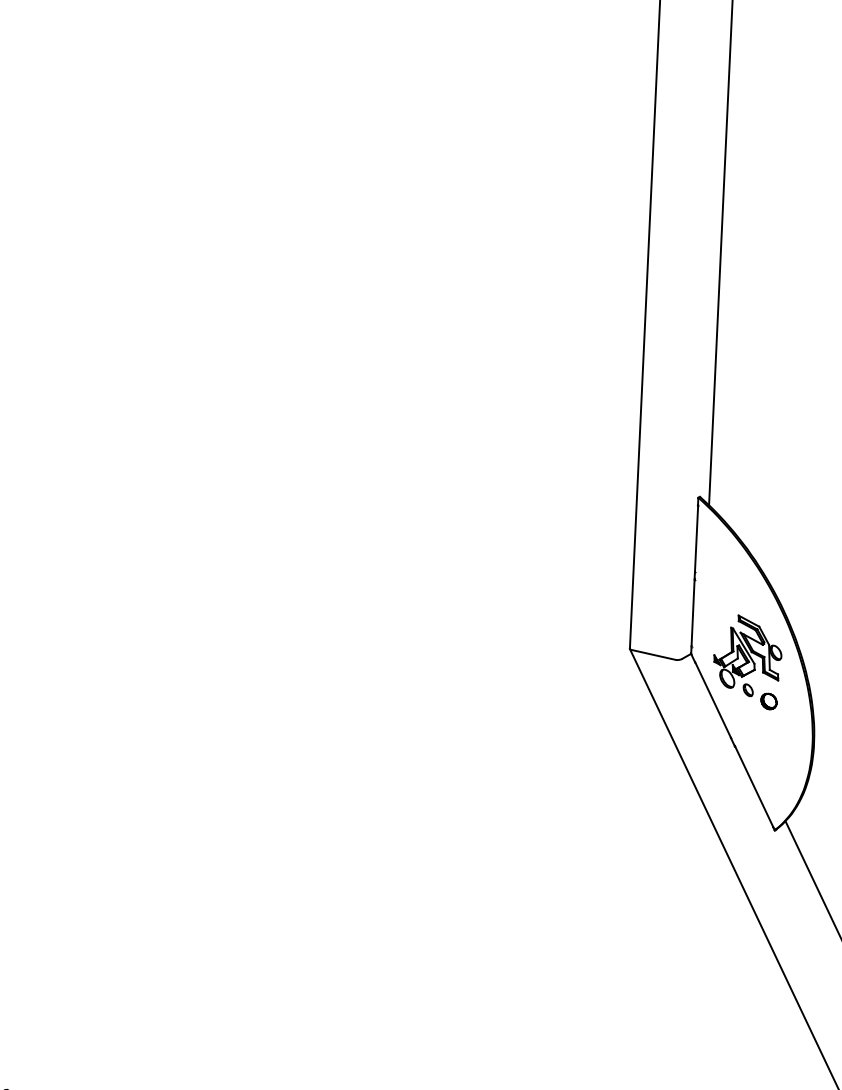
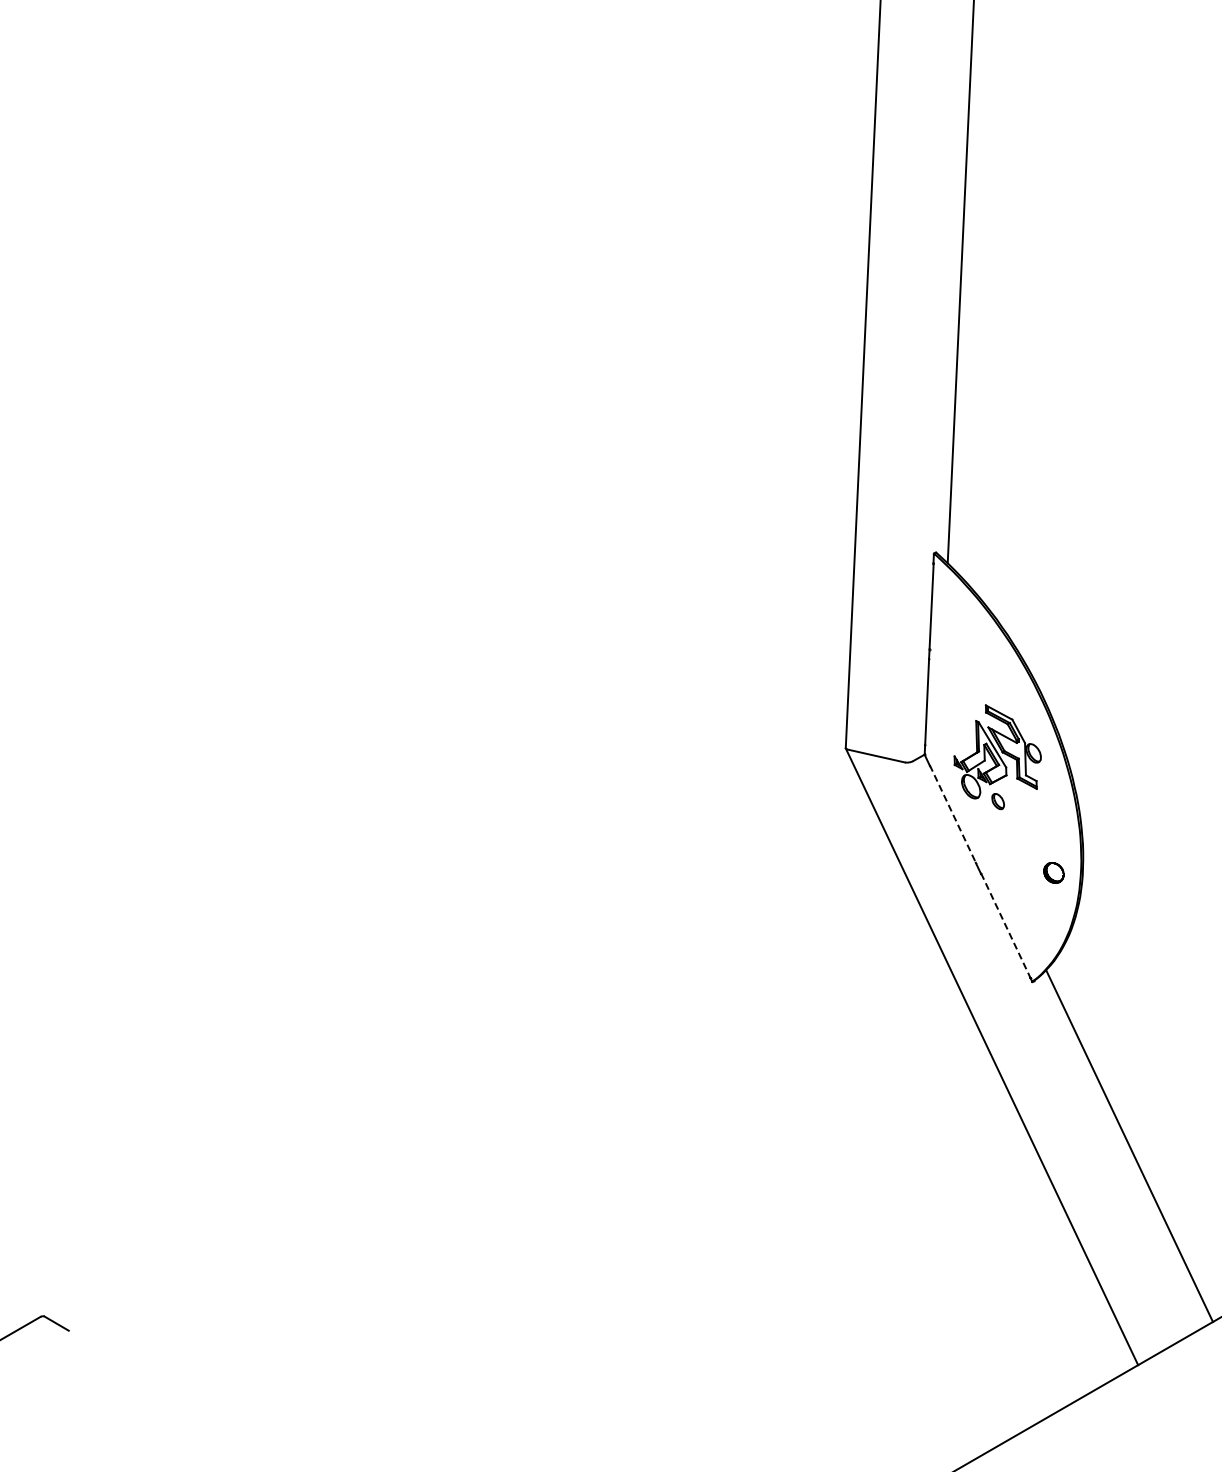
line: (713, 700) -> (953, 814), solid -> dashed
part: (768, 701) -> (1053, 872), moved
line: (753, 786) -> (1005, 925), solid -> dashed

